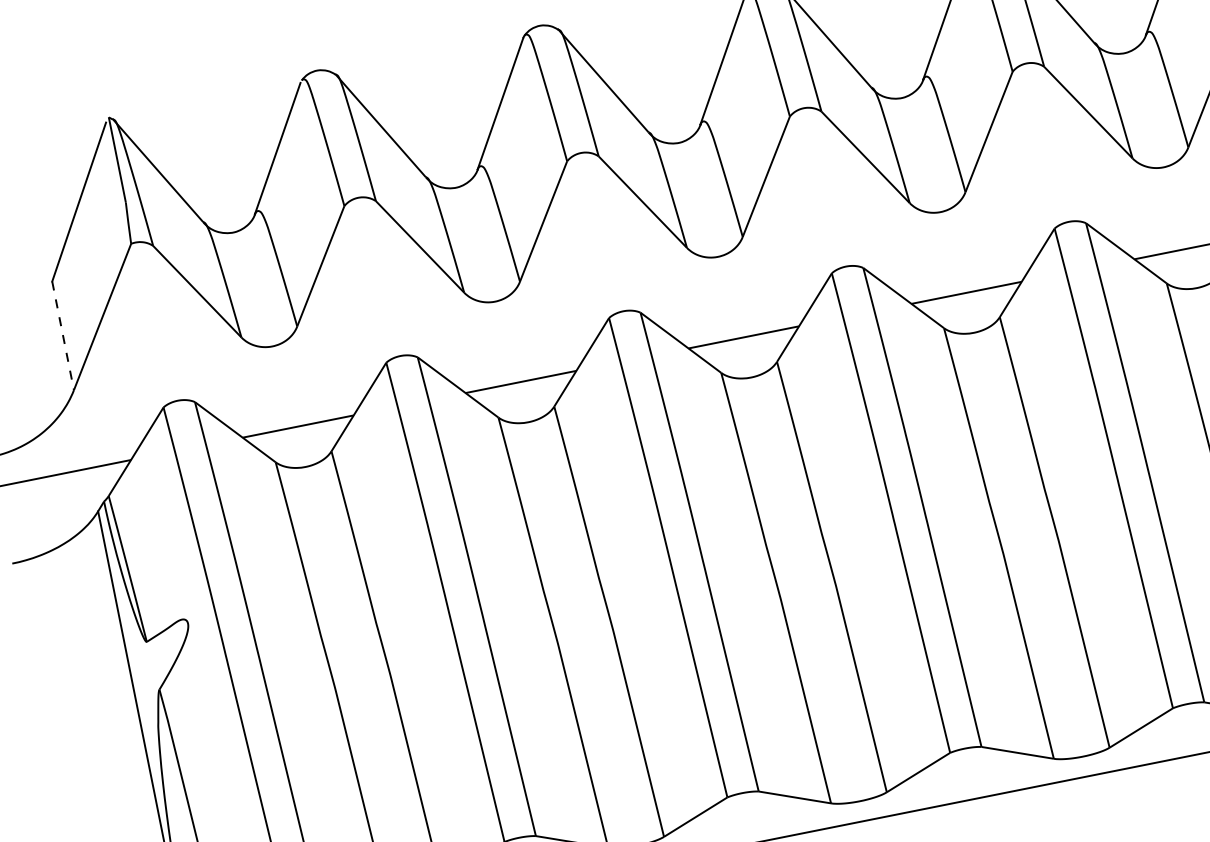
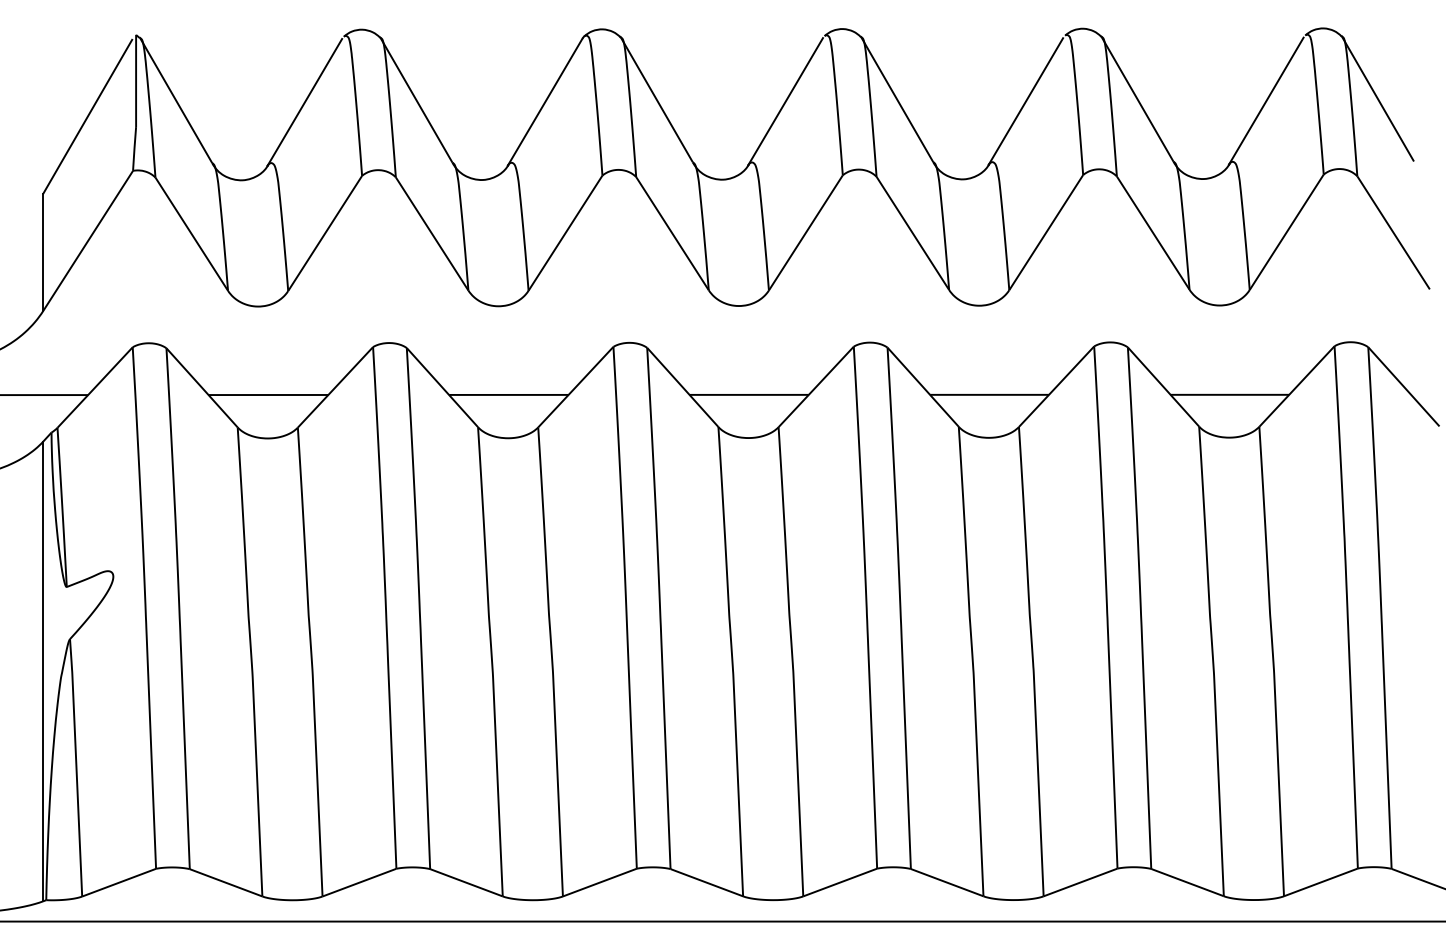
line: (63, 336) -> (43, 252), dashed -> solid

